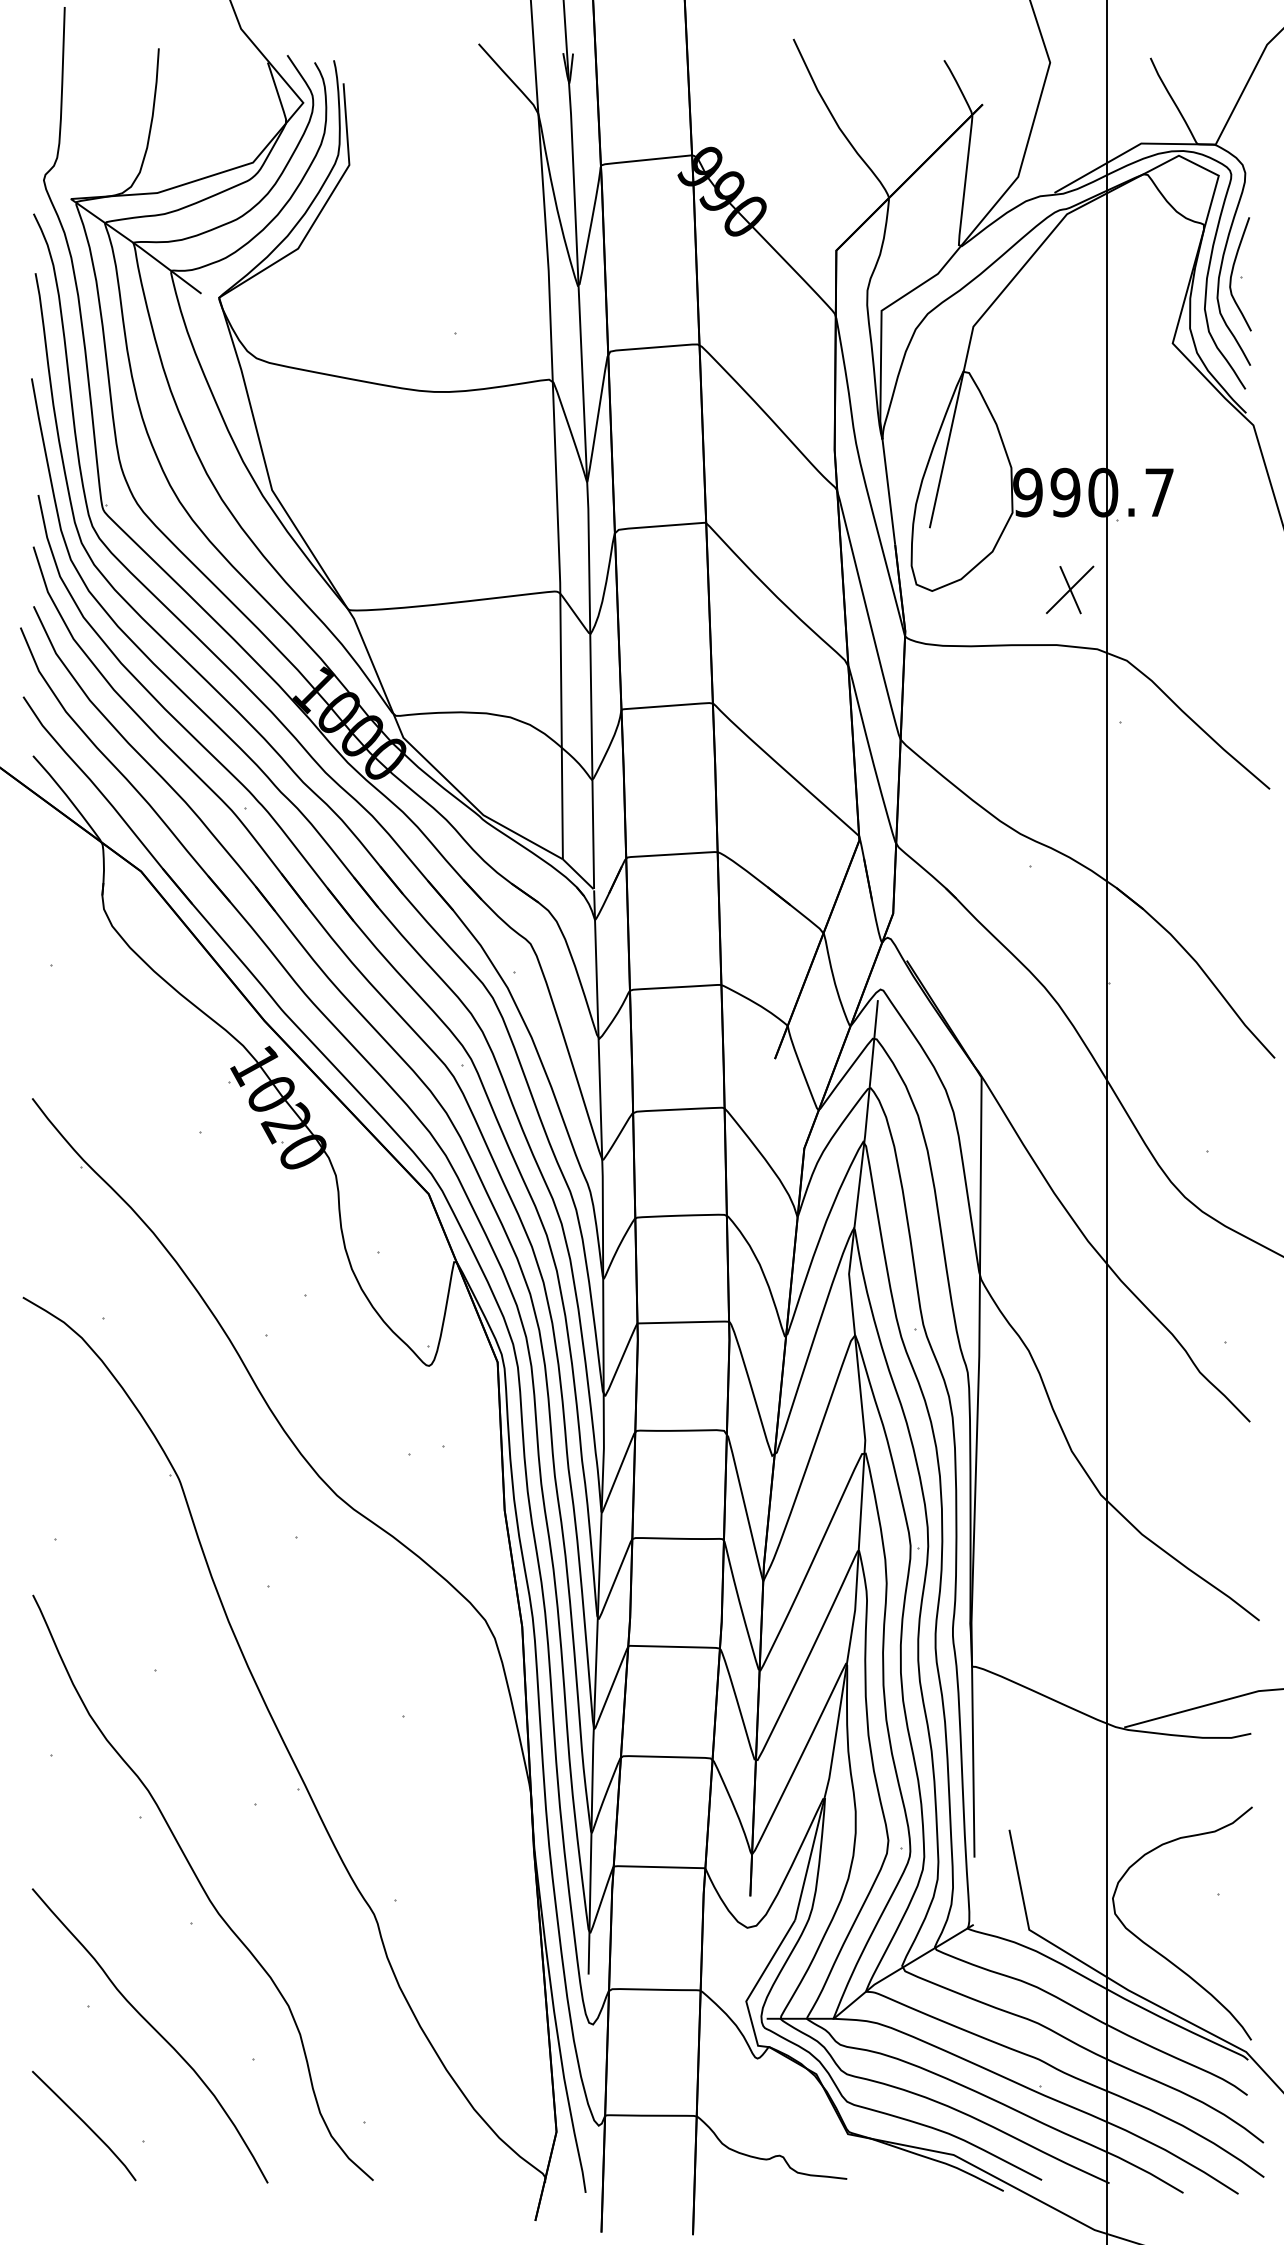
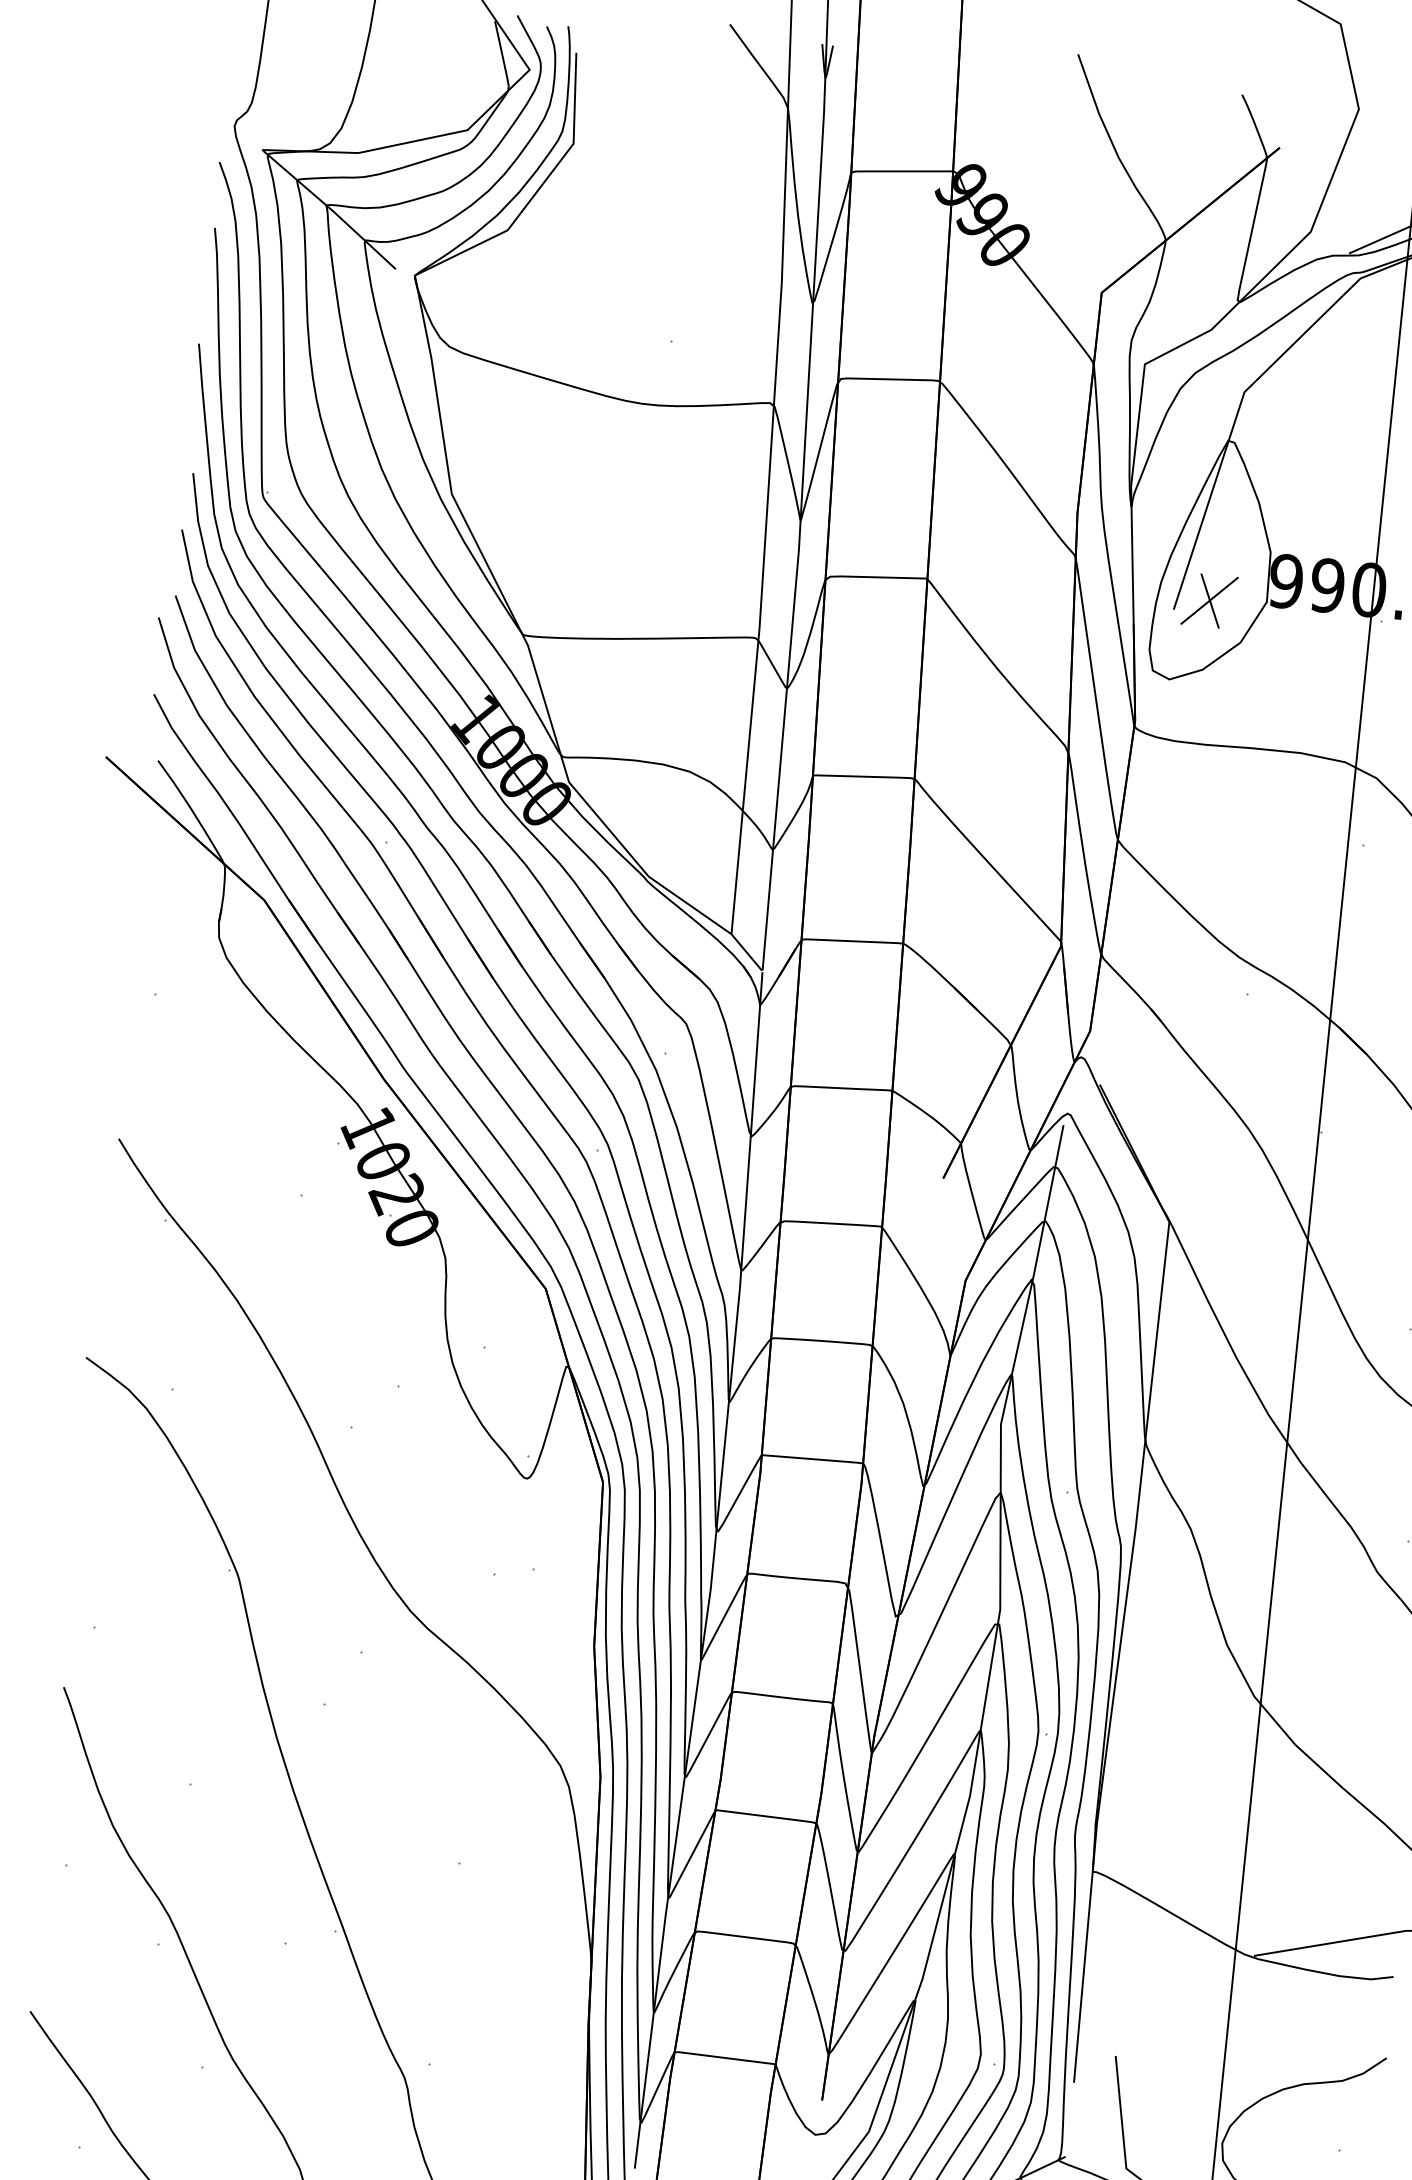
part: (1070, 589) -> (1210, 600), moved

